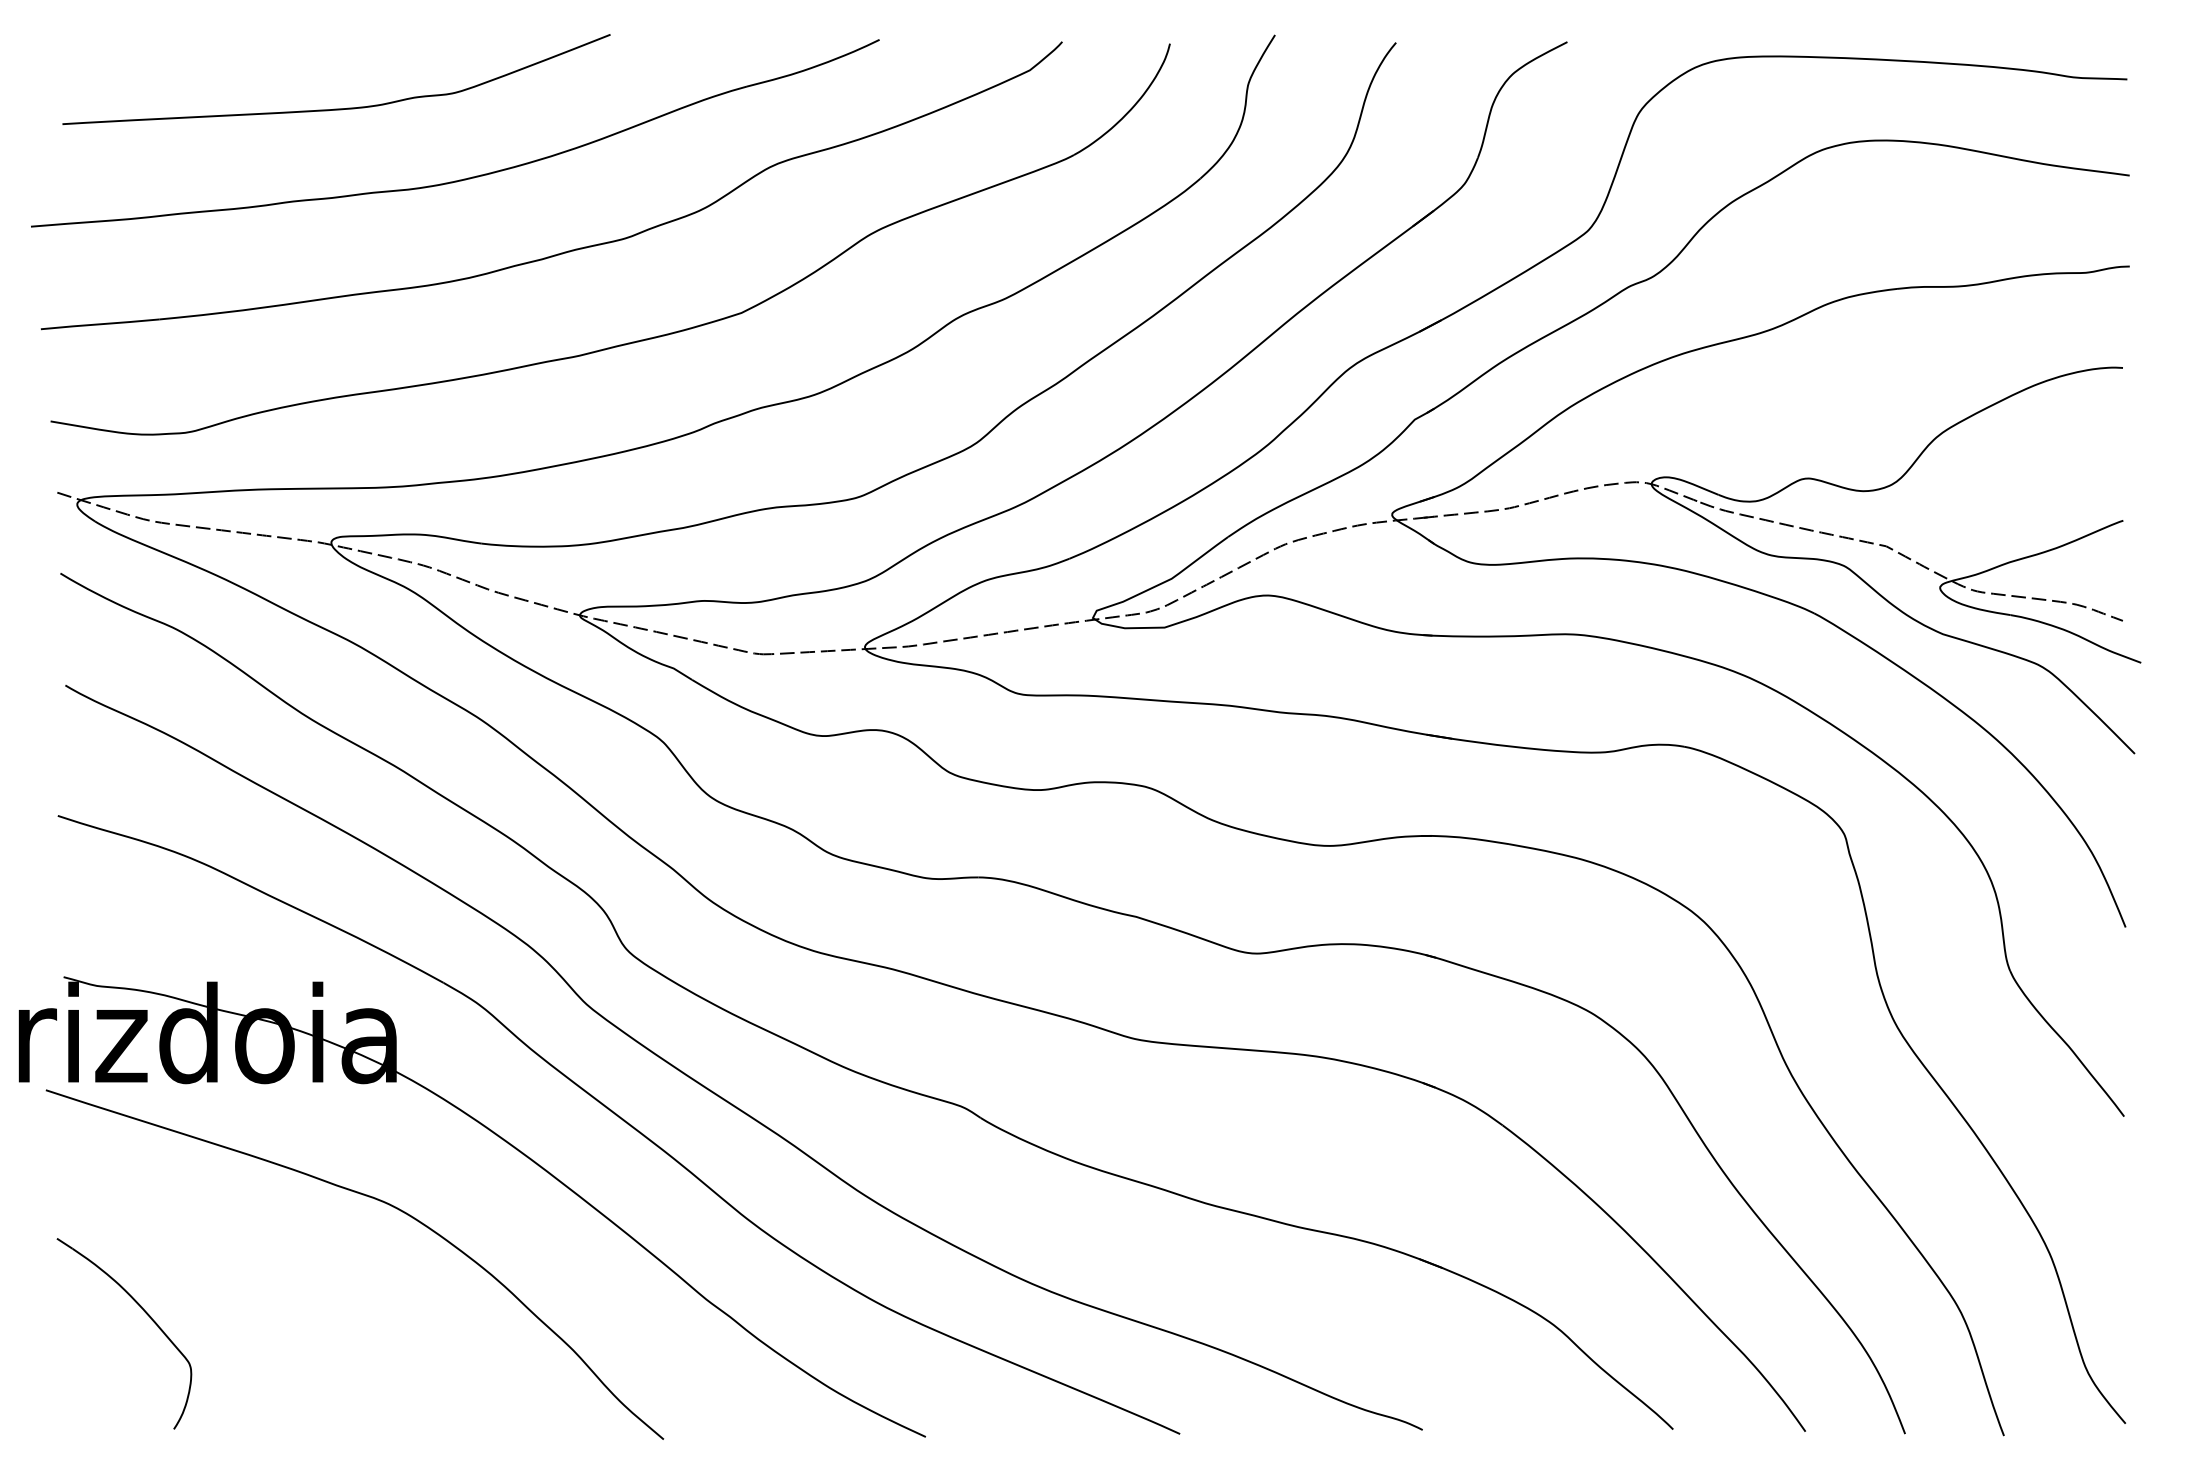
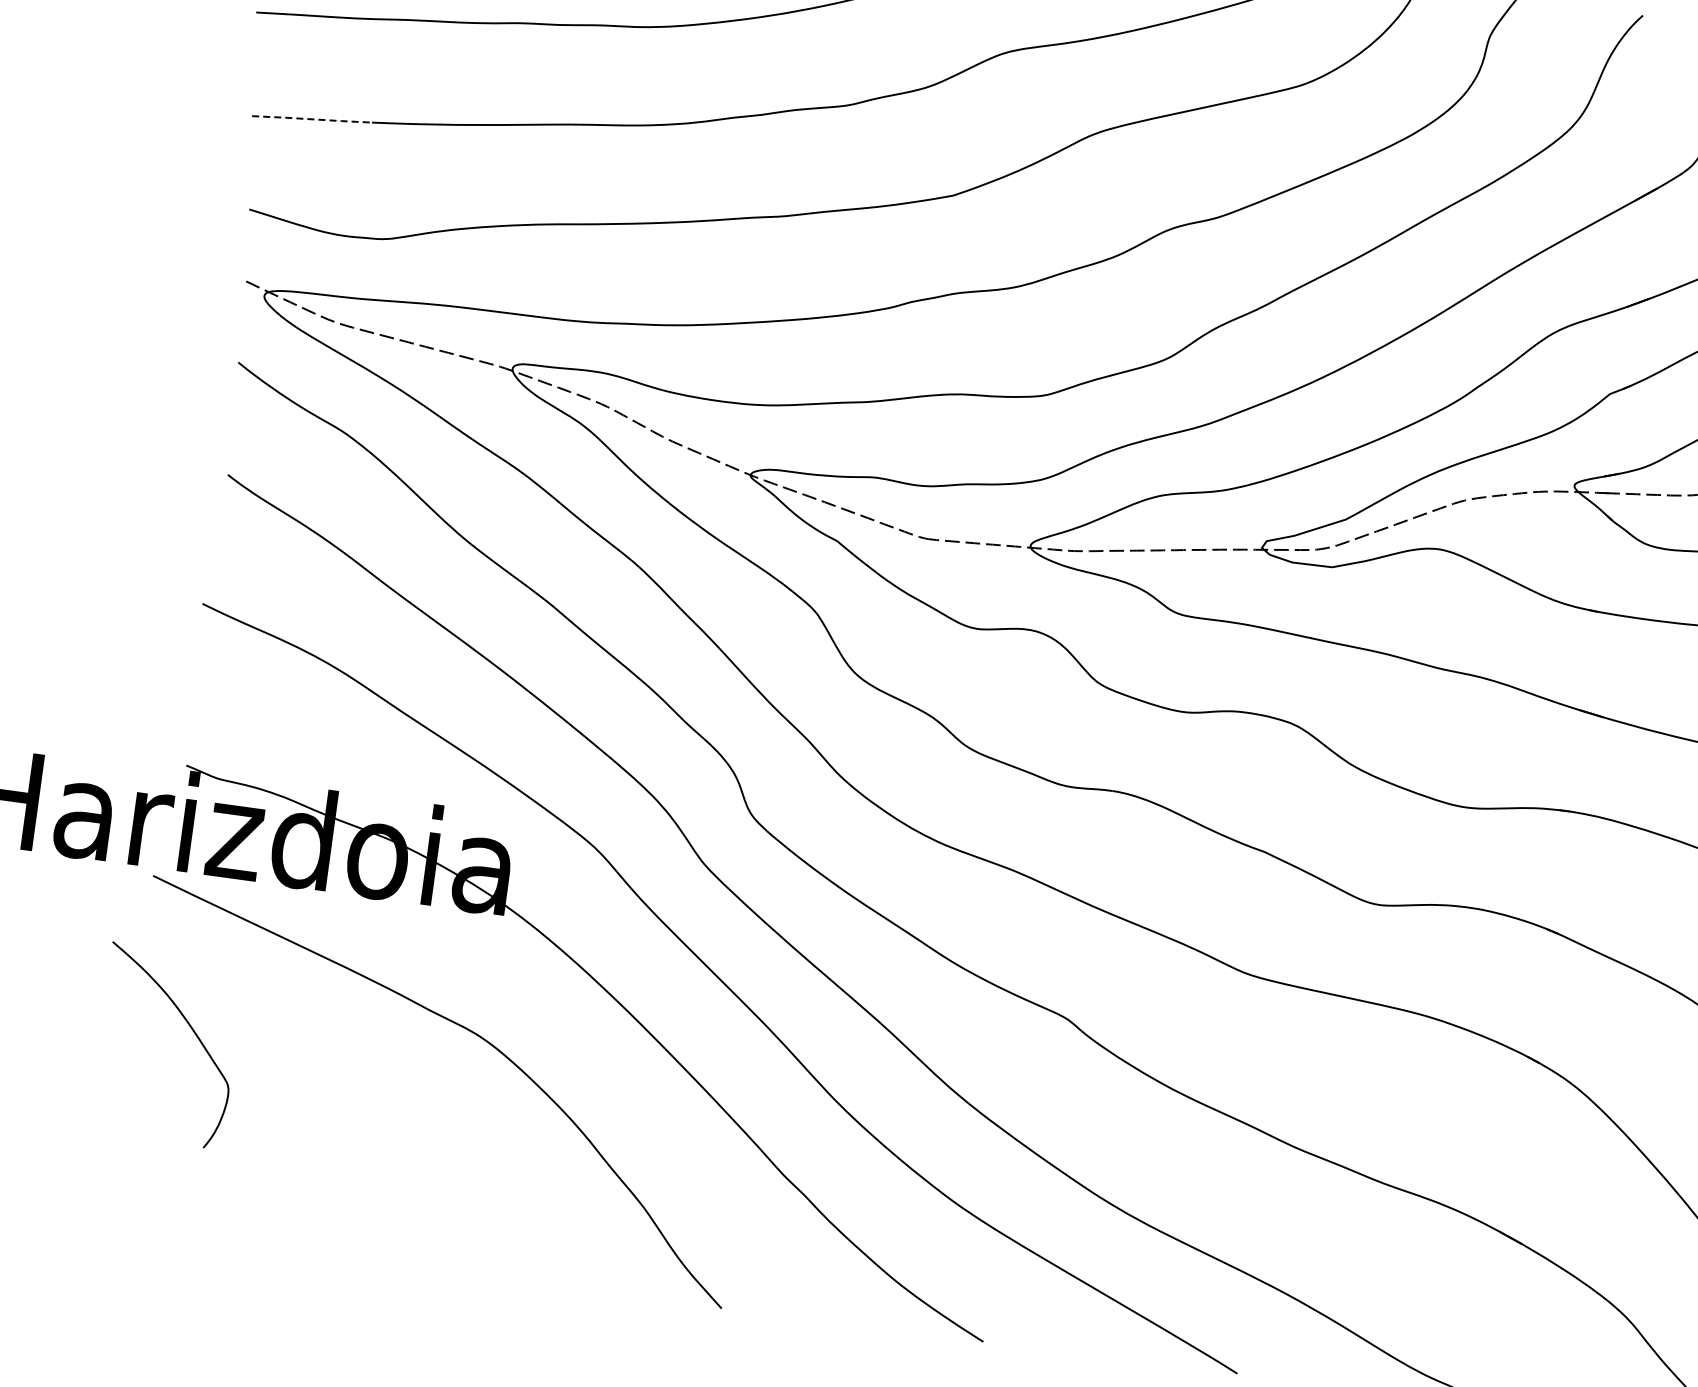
line: (101, 324) -> (313, 119), solid -> dashed
part: (144, 1312) -> (189, 1027), moved

